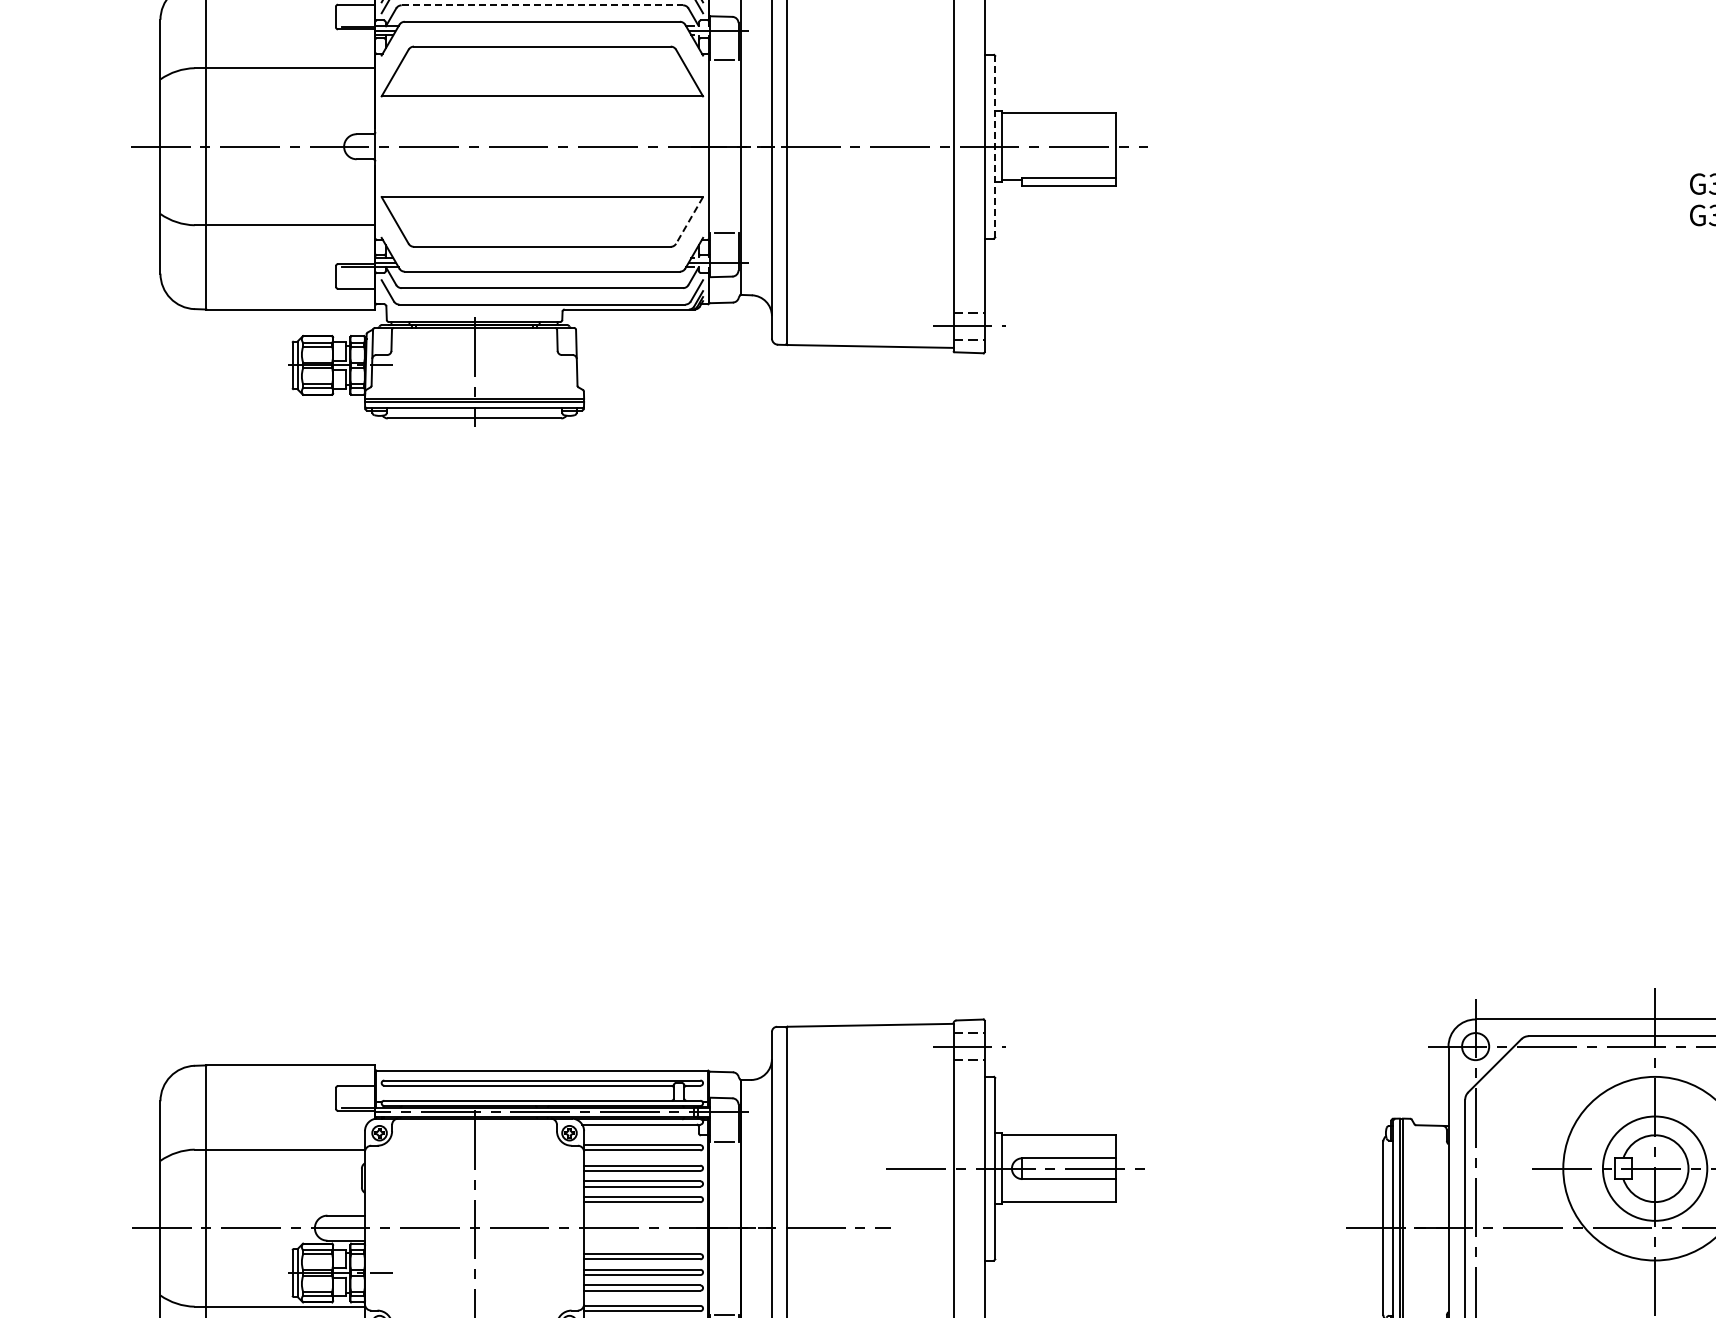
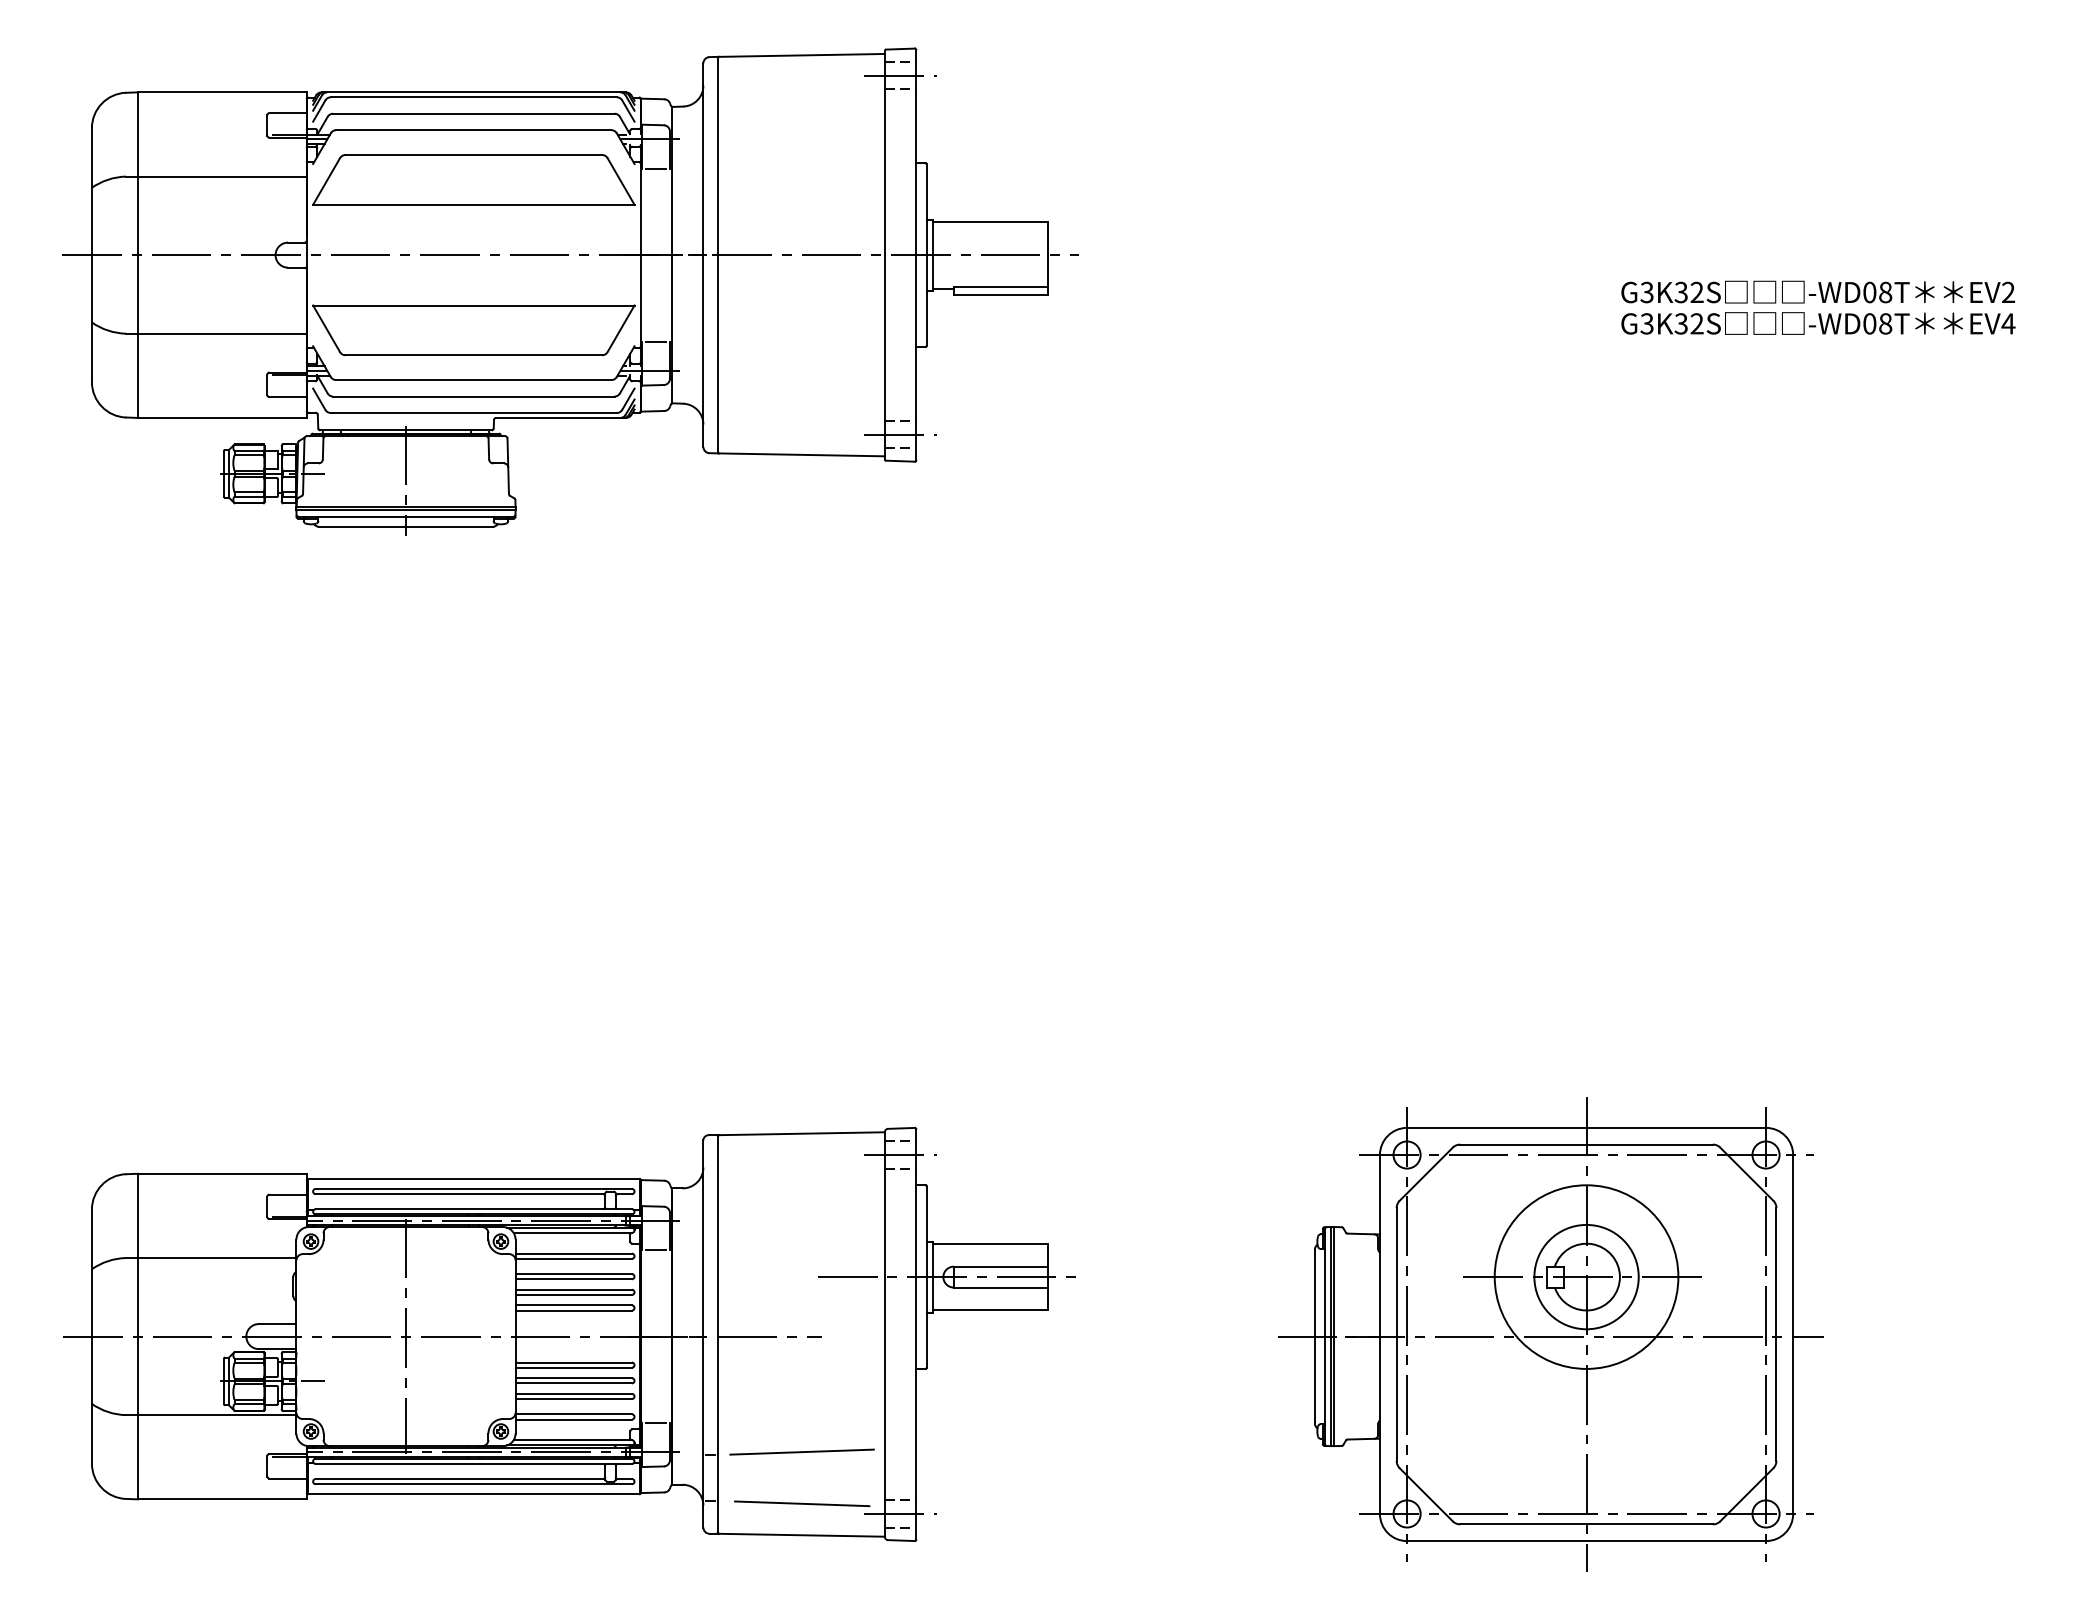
line: (542, 5) -> (473, 113), dashed -> solid
line: (995, 147) -> (926, 255), dashed -> solid
line: (690, 220) -> (621, 328), dashed -> solid

